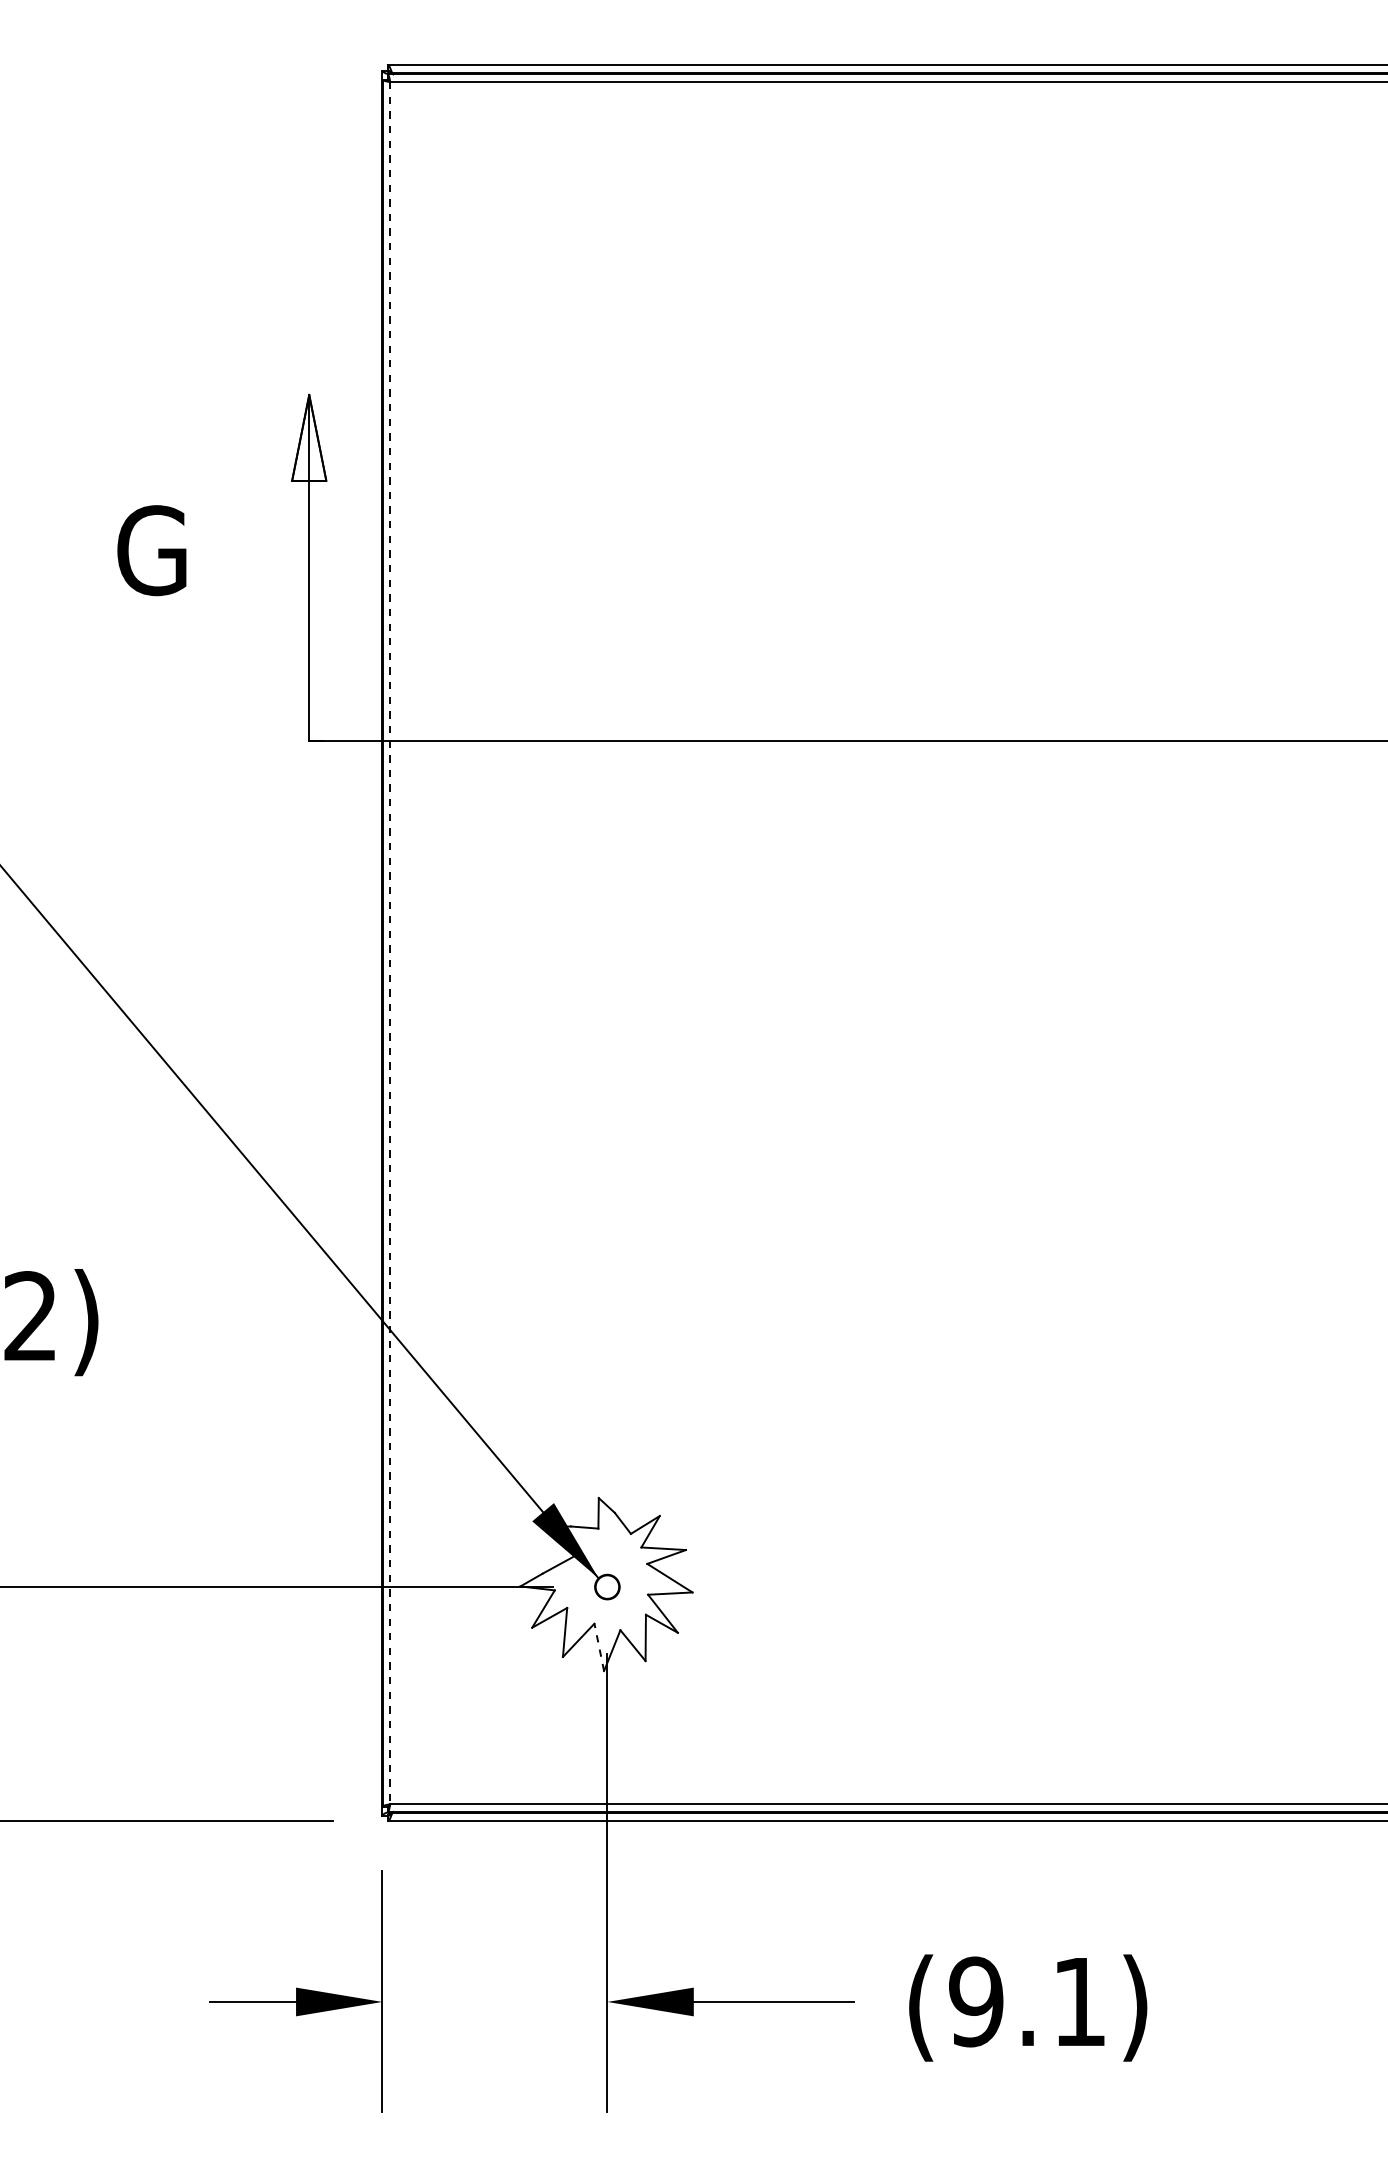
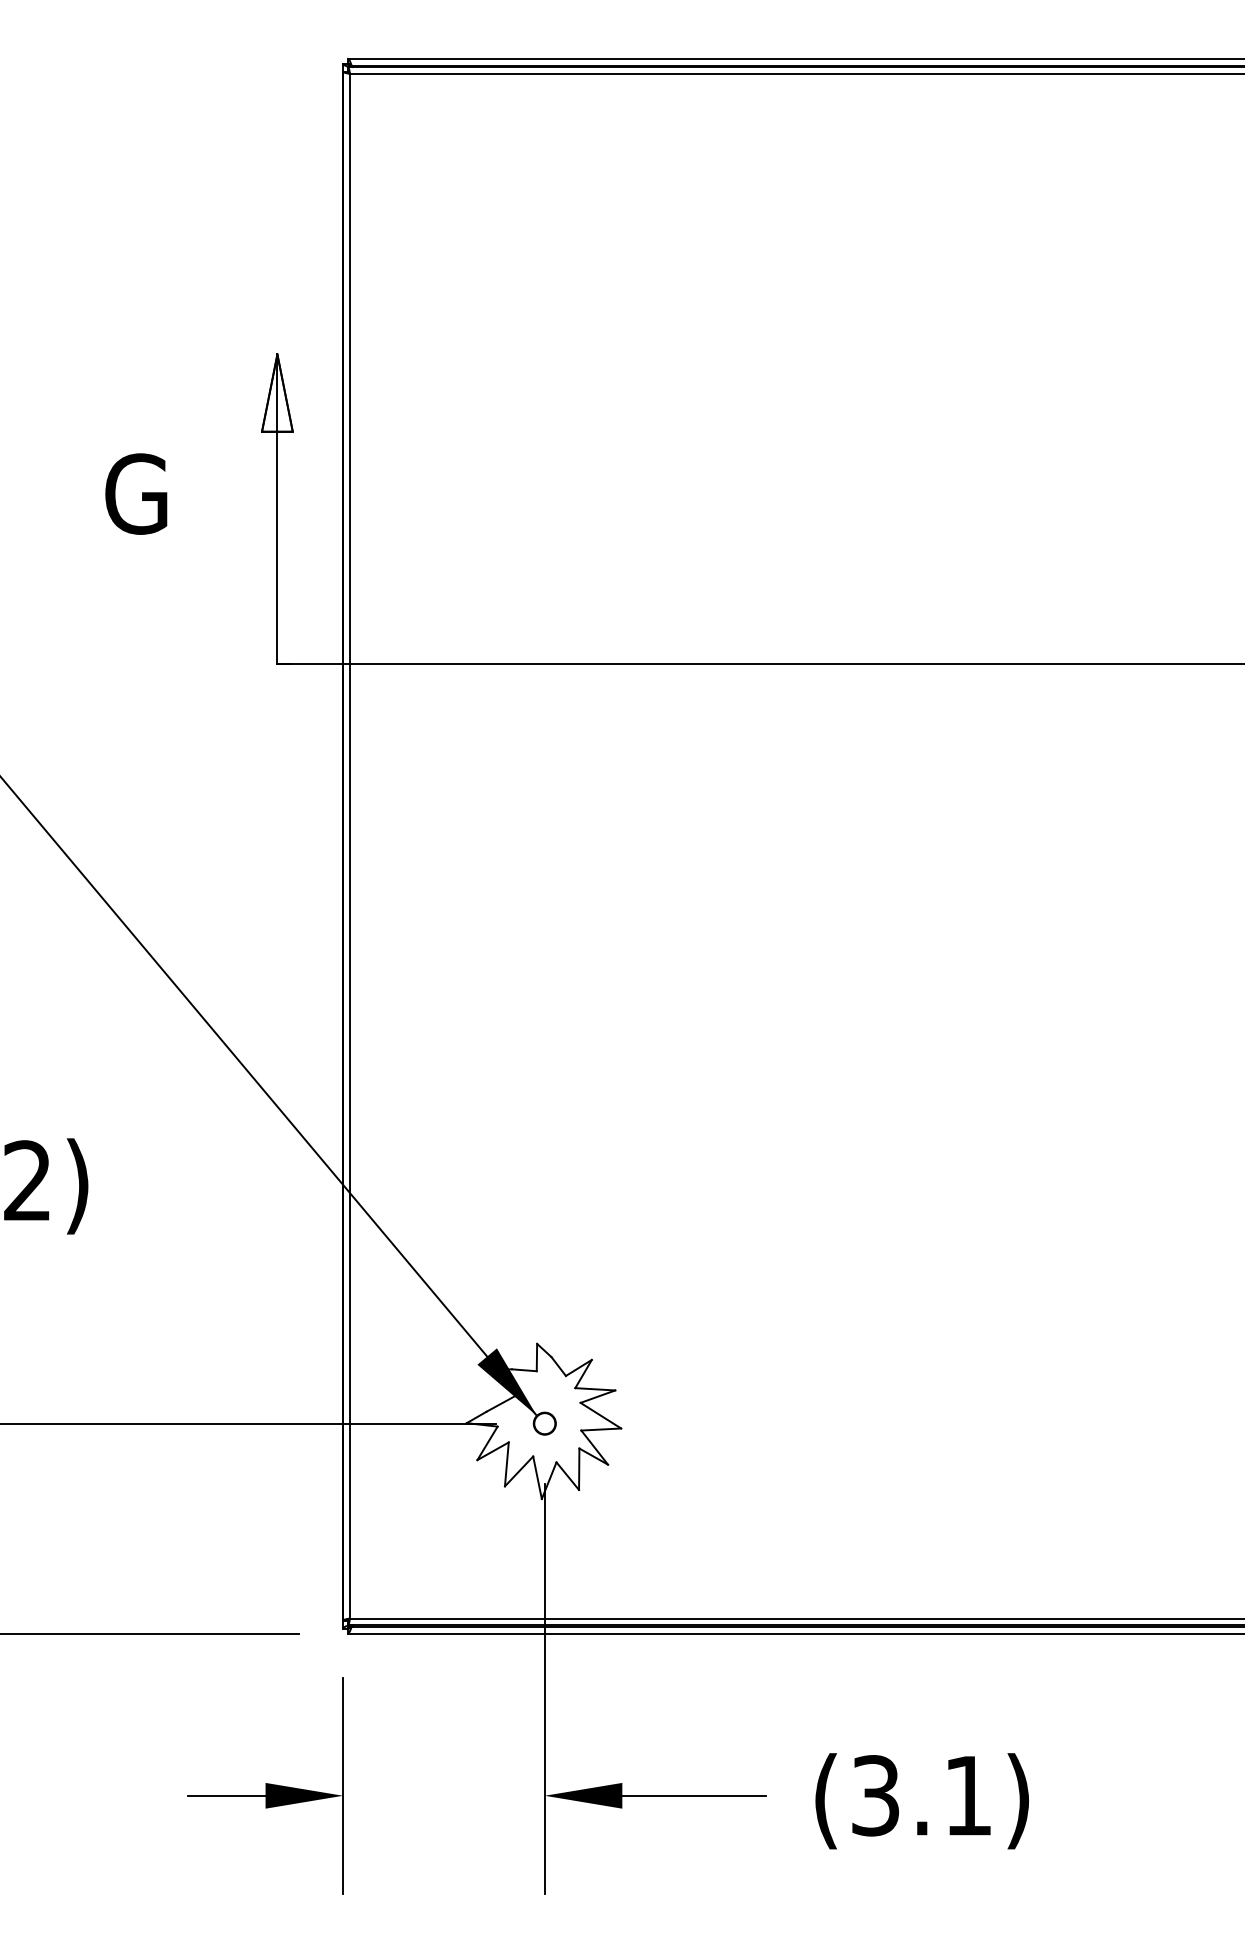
line: (390, 943) -> (350, 846), dashed -> solid
line: (599, 1646) -> (537, 1476), dashed -> solid
text: (976, 2001) -> (875, 1795), (9.1) -> (3.1)

